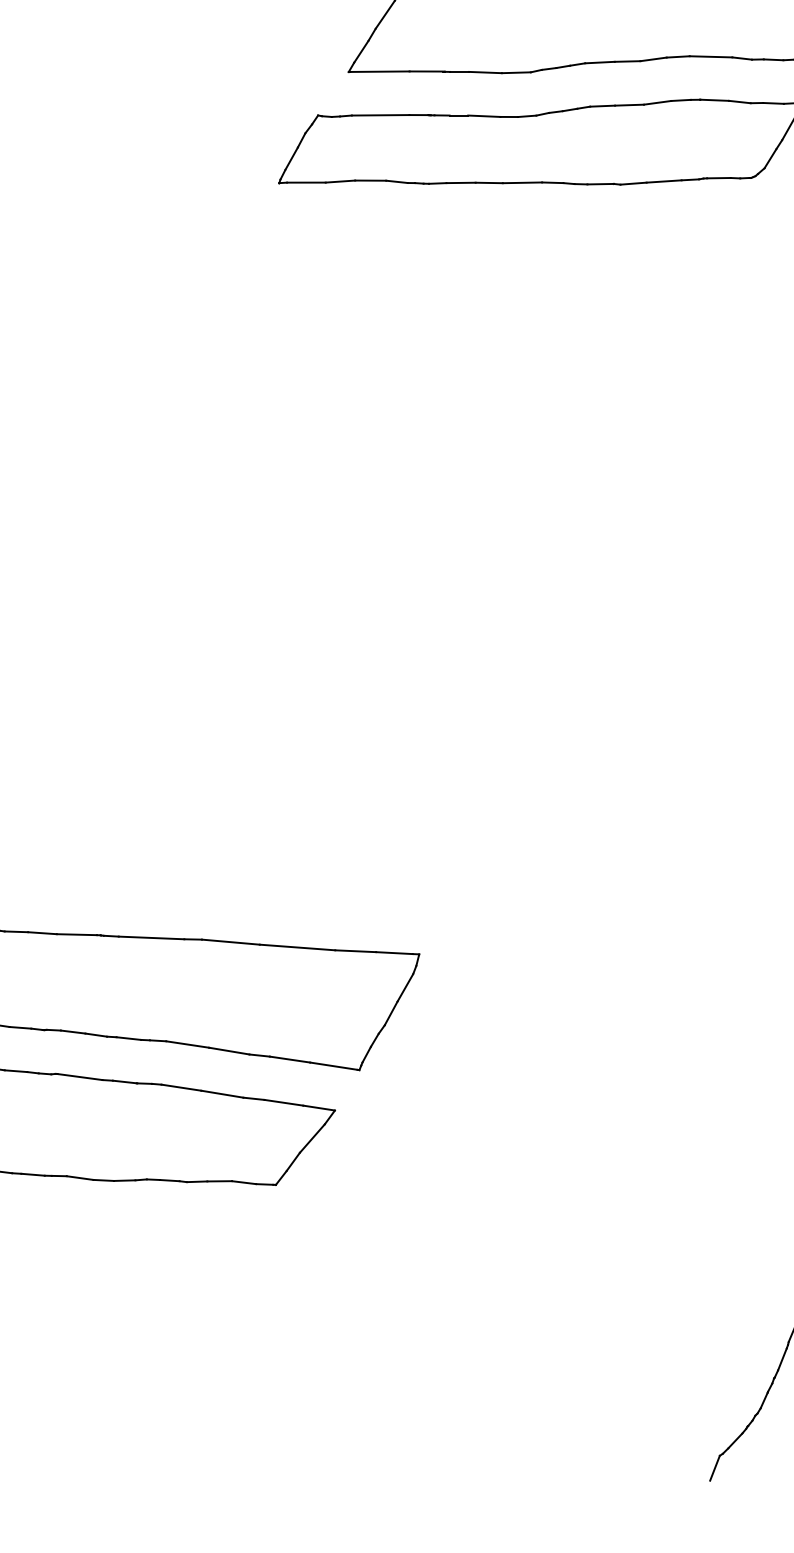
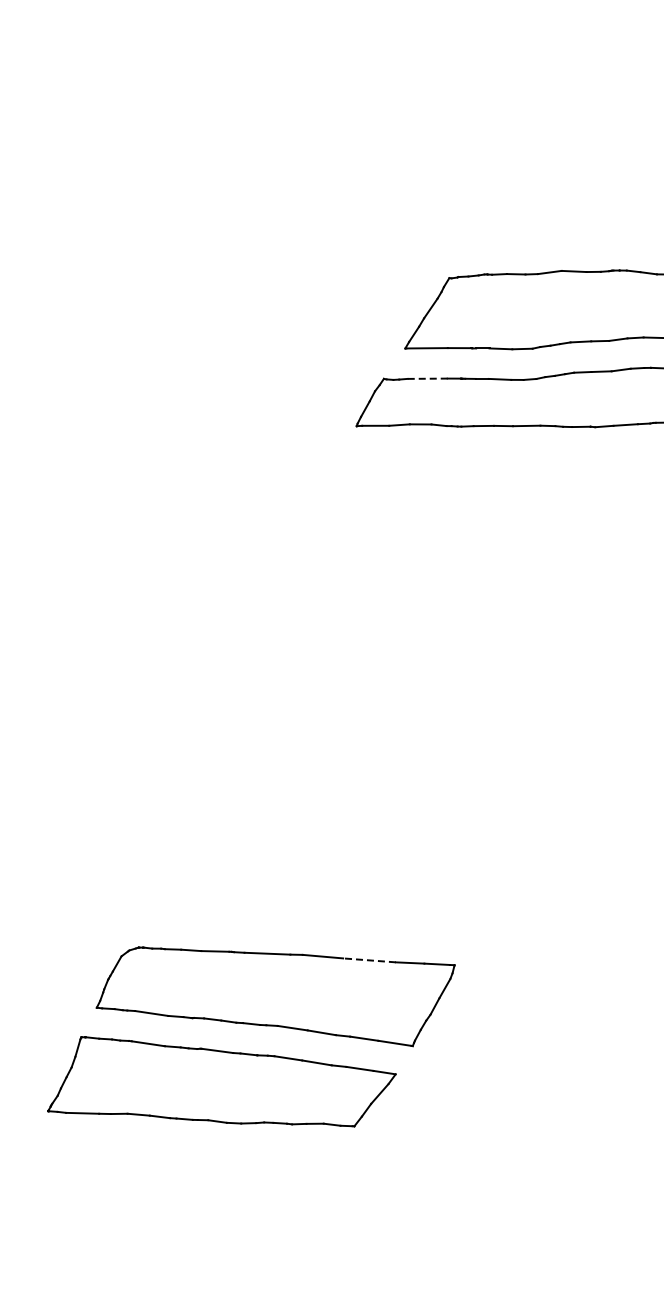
line: (380, 114) -> (427, 378), solid -> dashed
line: (297, 947) -> (369, 960), solid -> dashed

